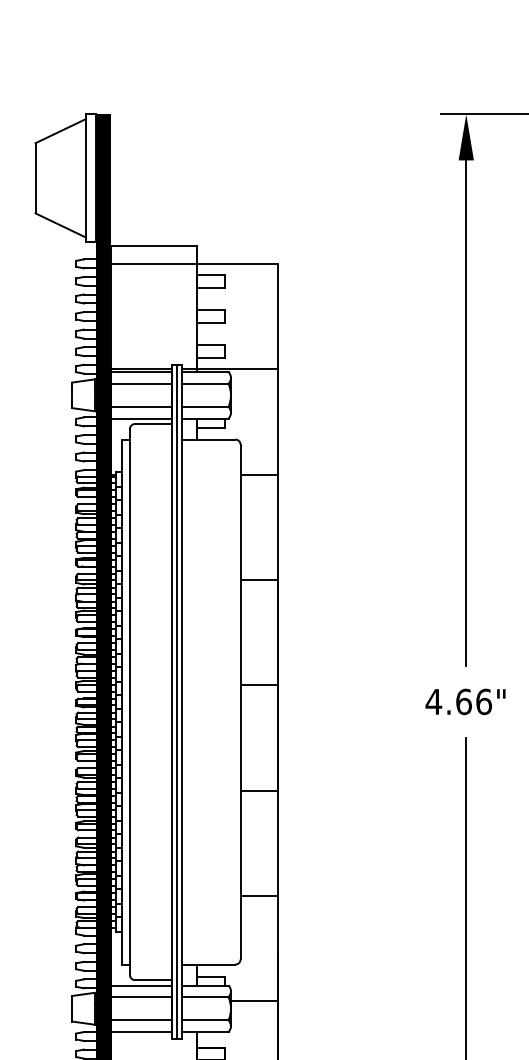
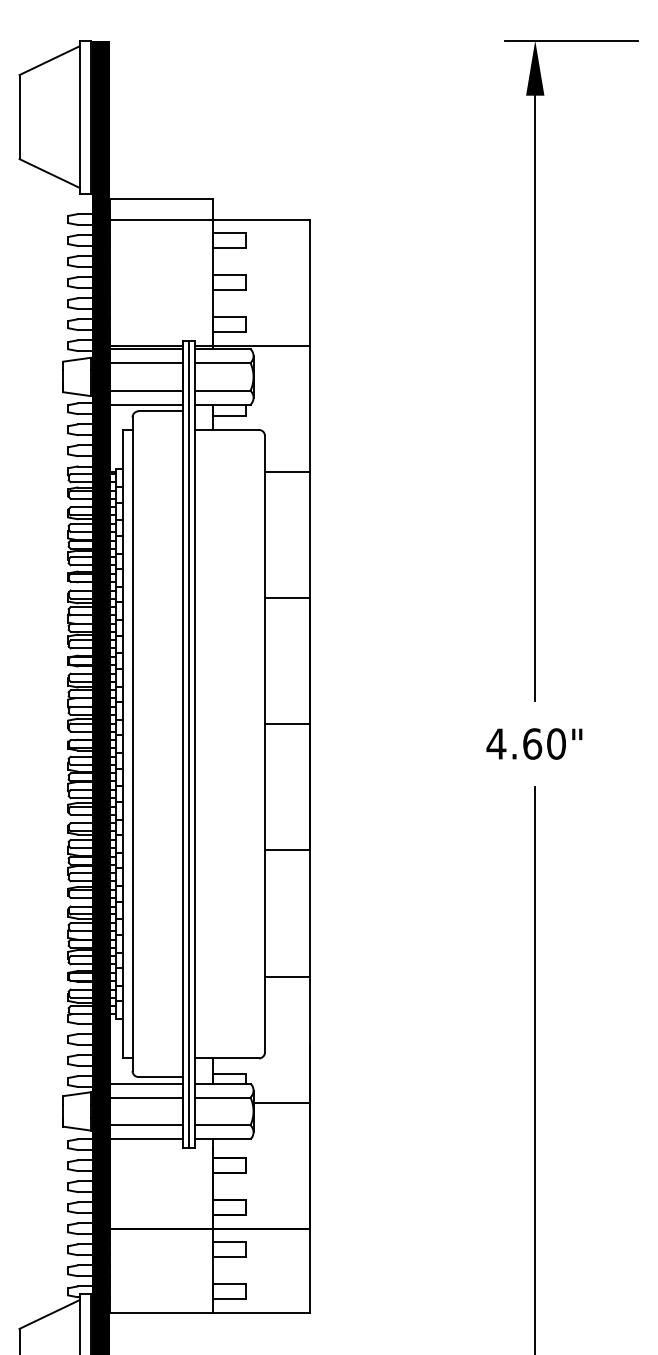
text: (484, 701) -> (556, 743), 4.66" -> 4.60"

